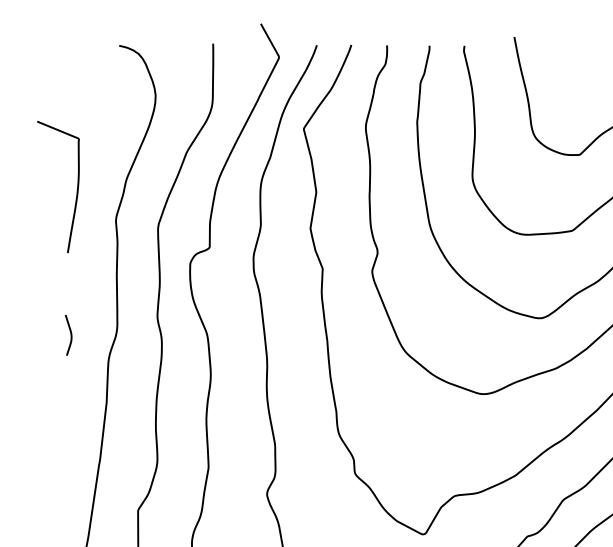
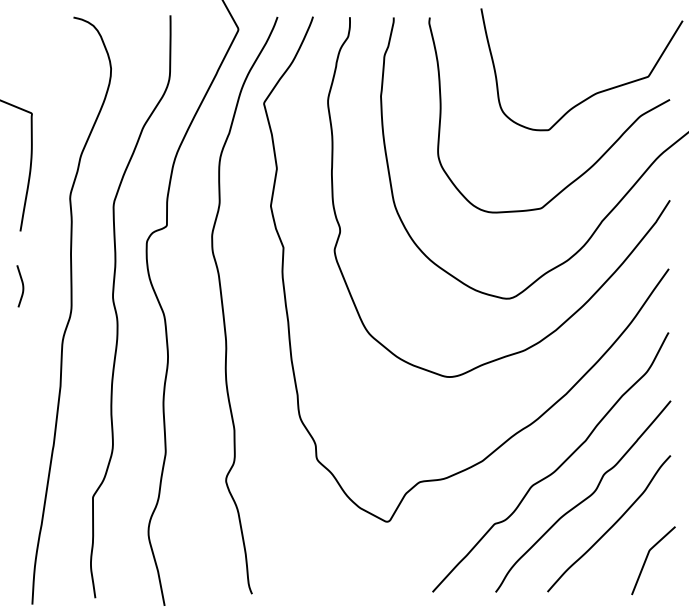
curve: (70, 335) -> (22, 286), moved

